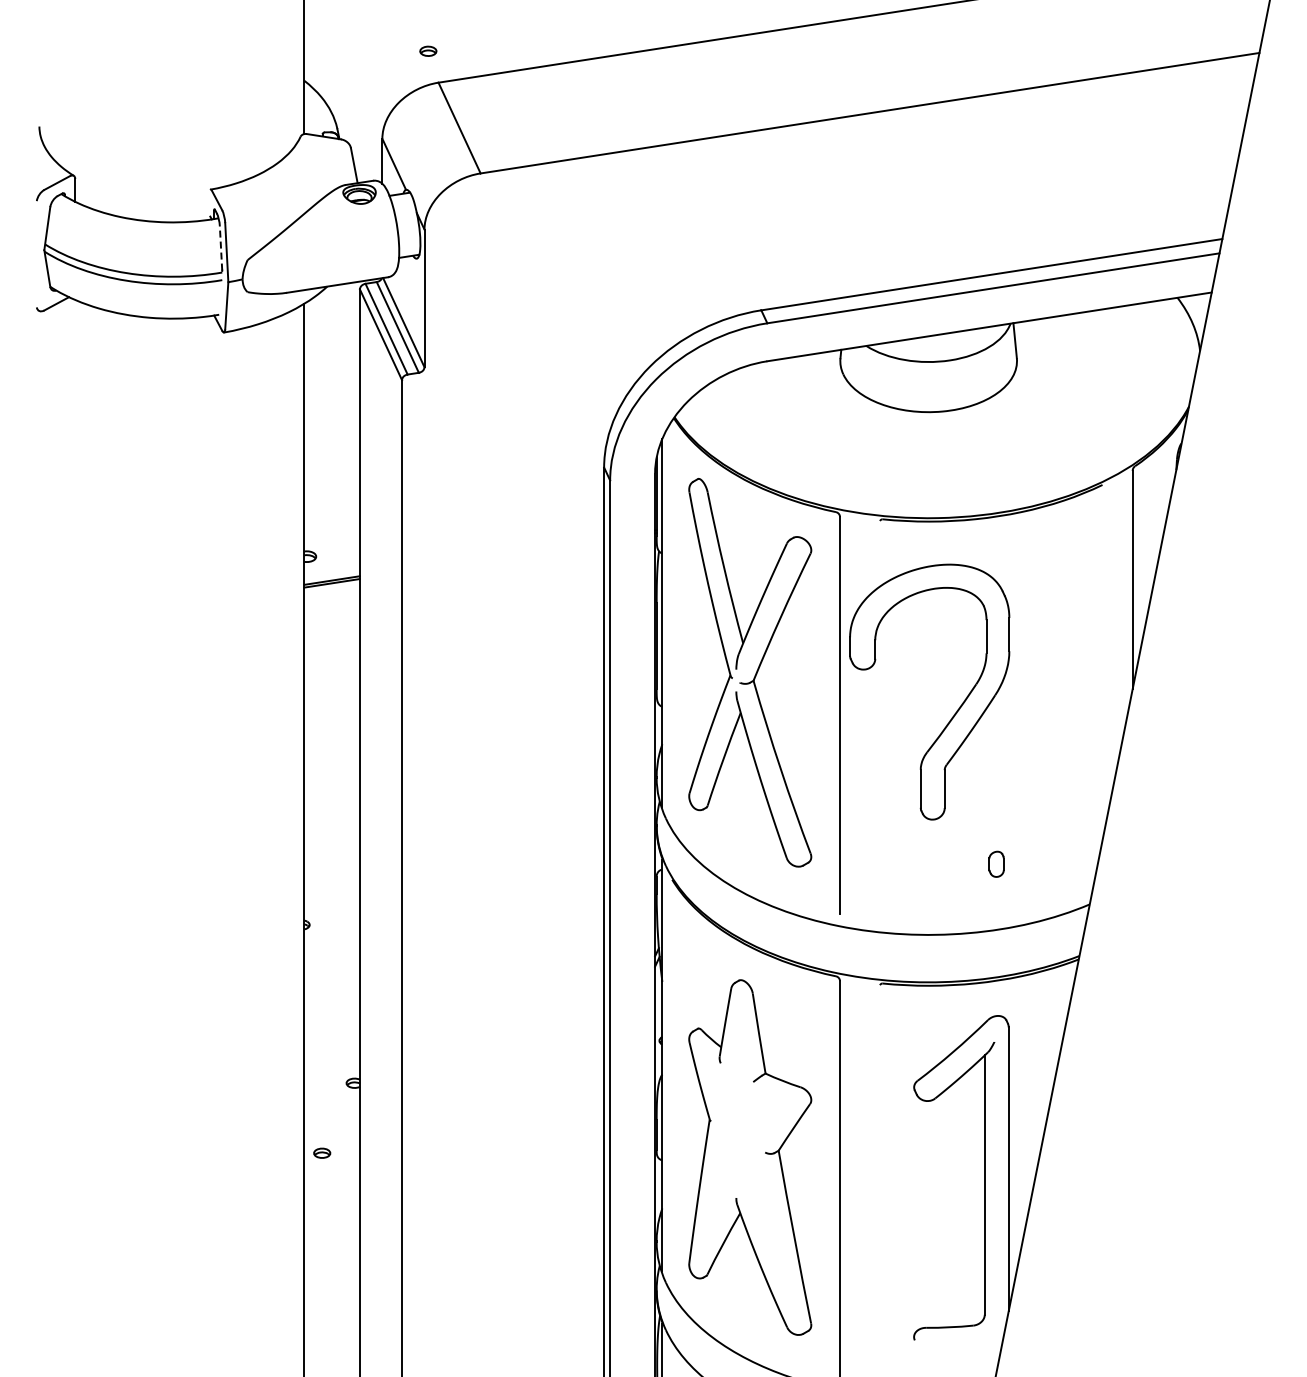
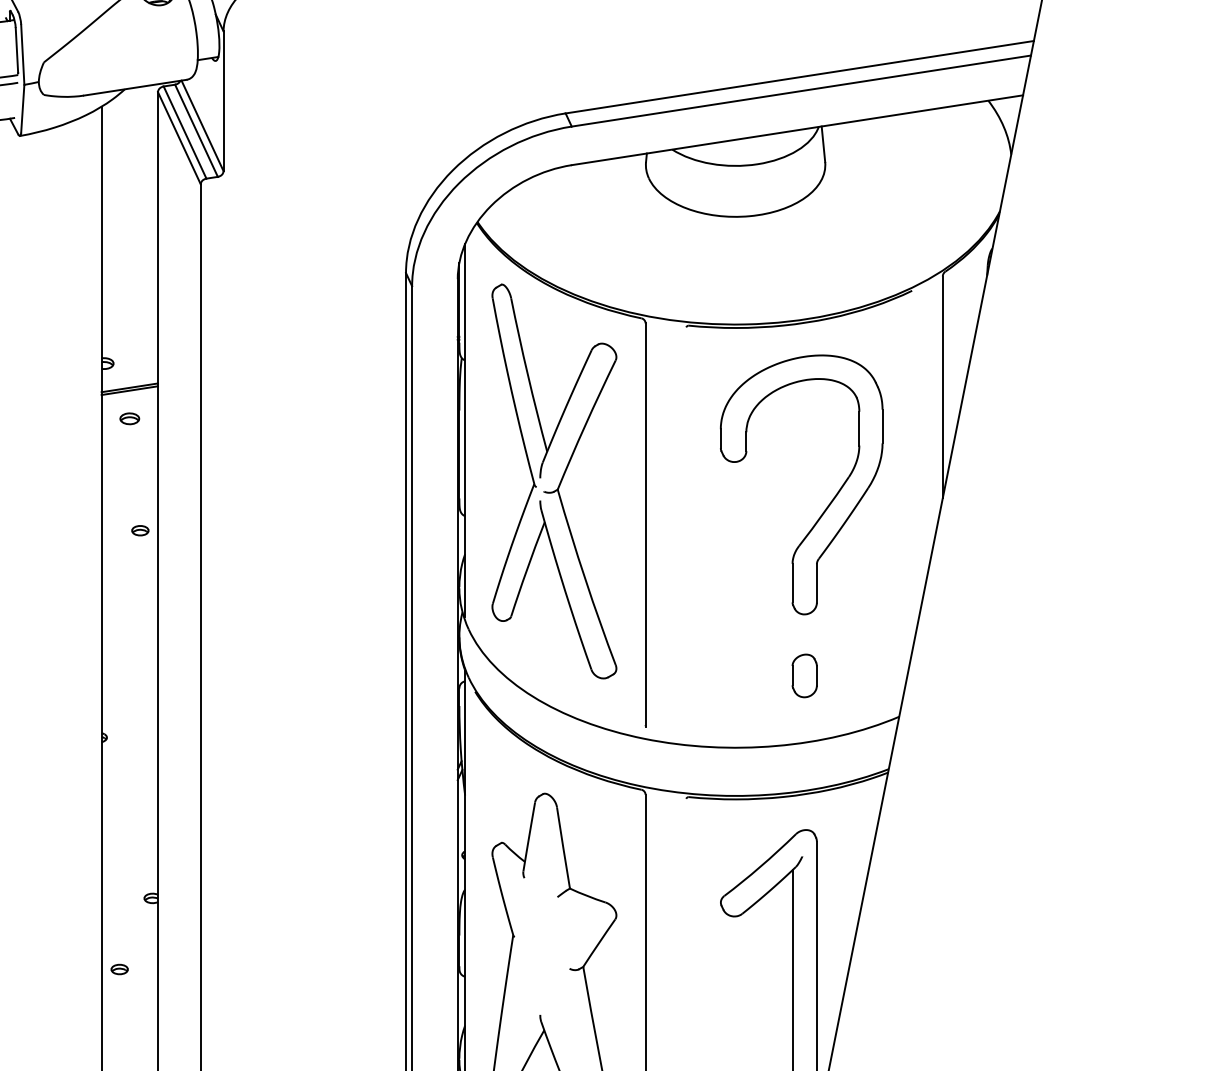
line: (221, 247) -> (17, 49), dashed -> solid
part: (332, 610) -> (130, 418), added
part: (956, 710) -> (828, 503), moved
part: (342, 720) -> (140, 529), added
part: (996, 864) -> (804, 676), size x1.67

